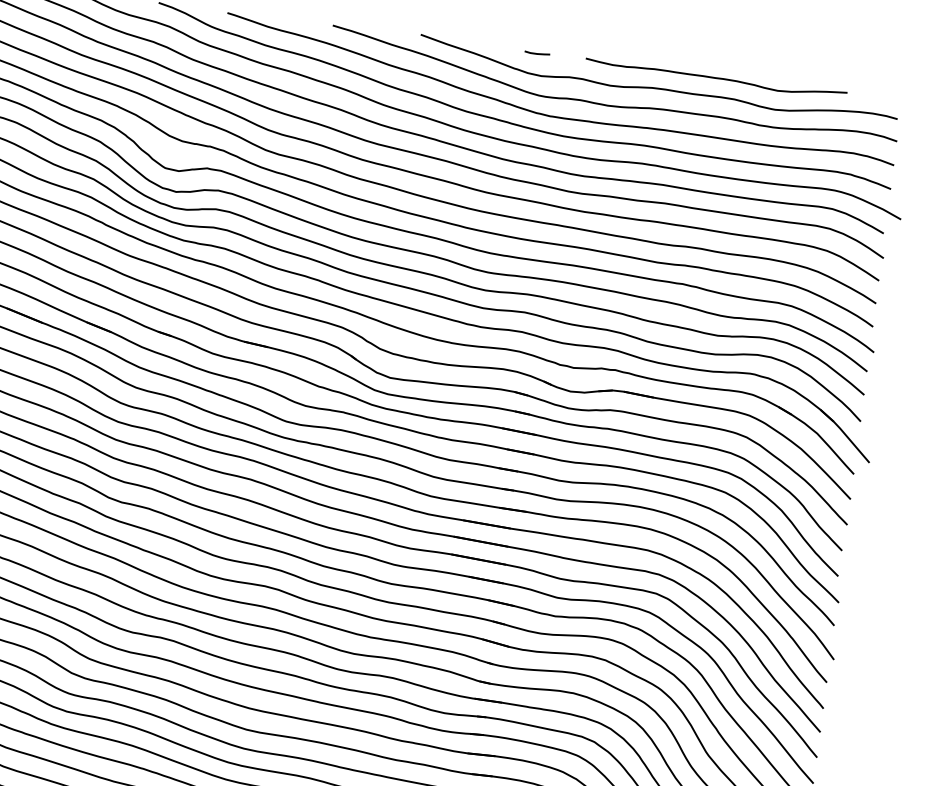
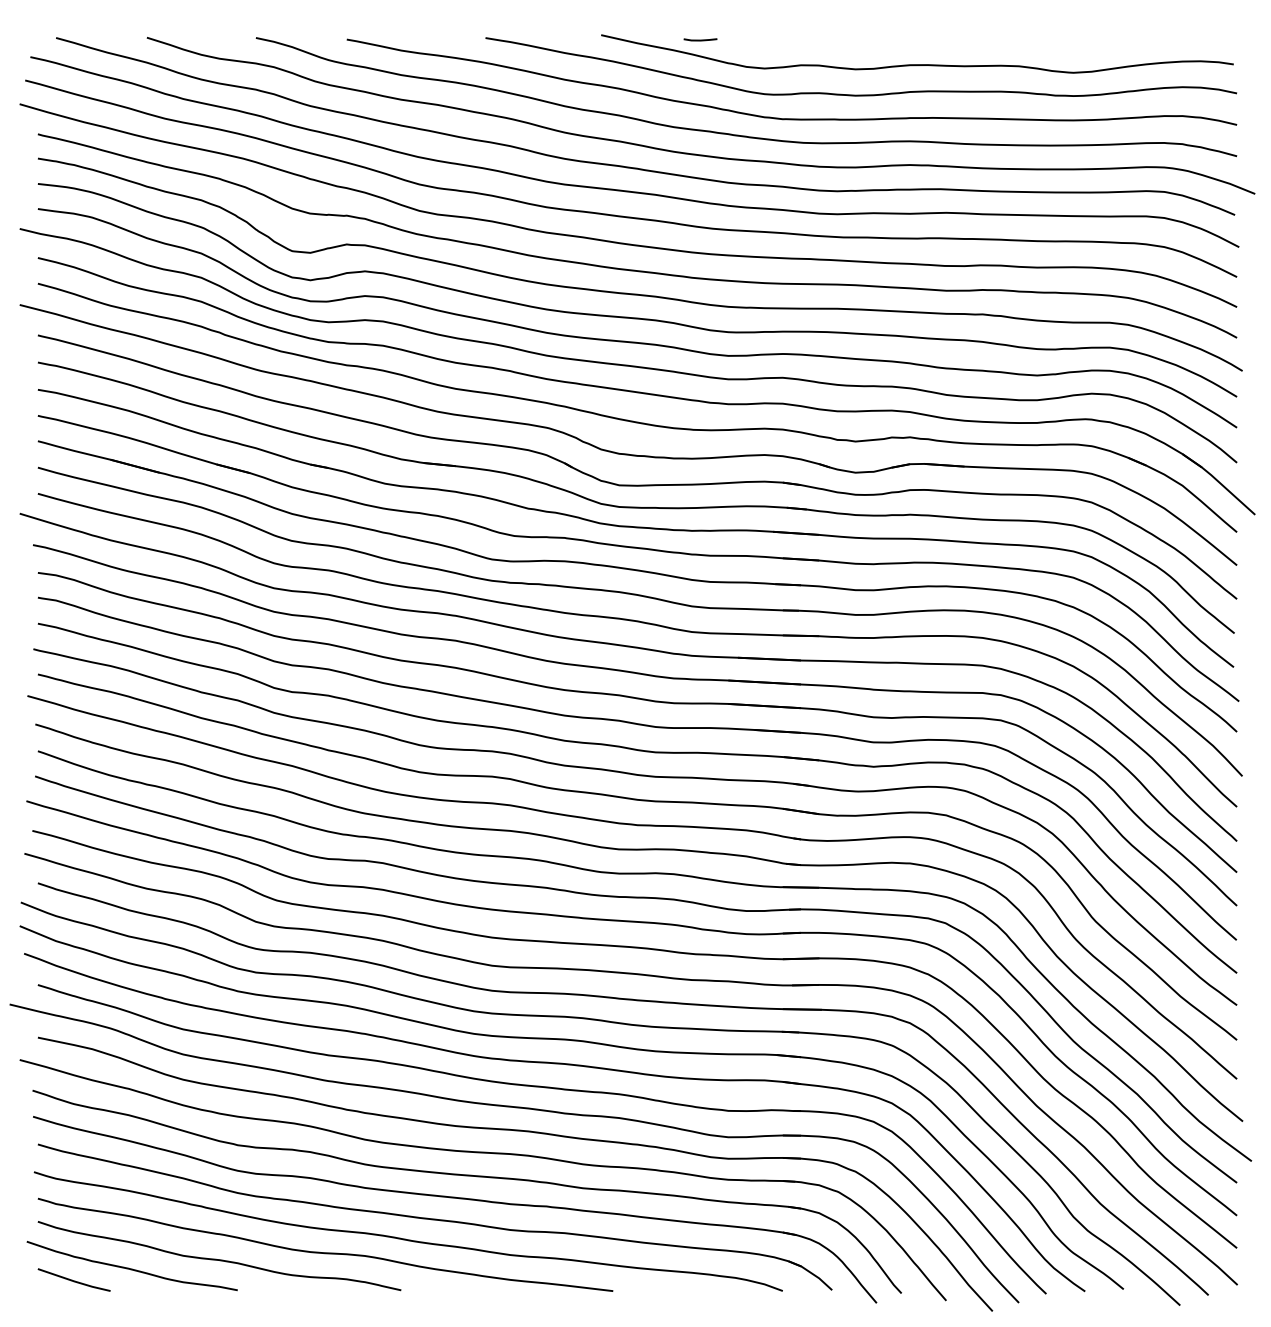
line: (537, 53) -> (700, 39), moved
curve: (716, 78) -> (991, 42), removed

